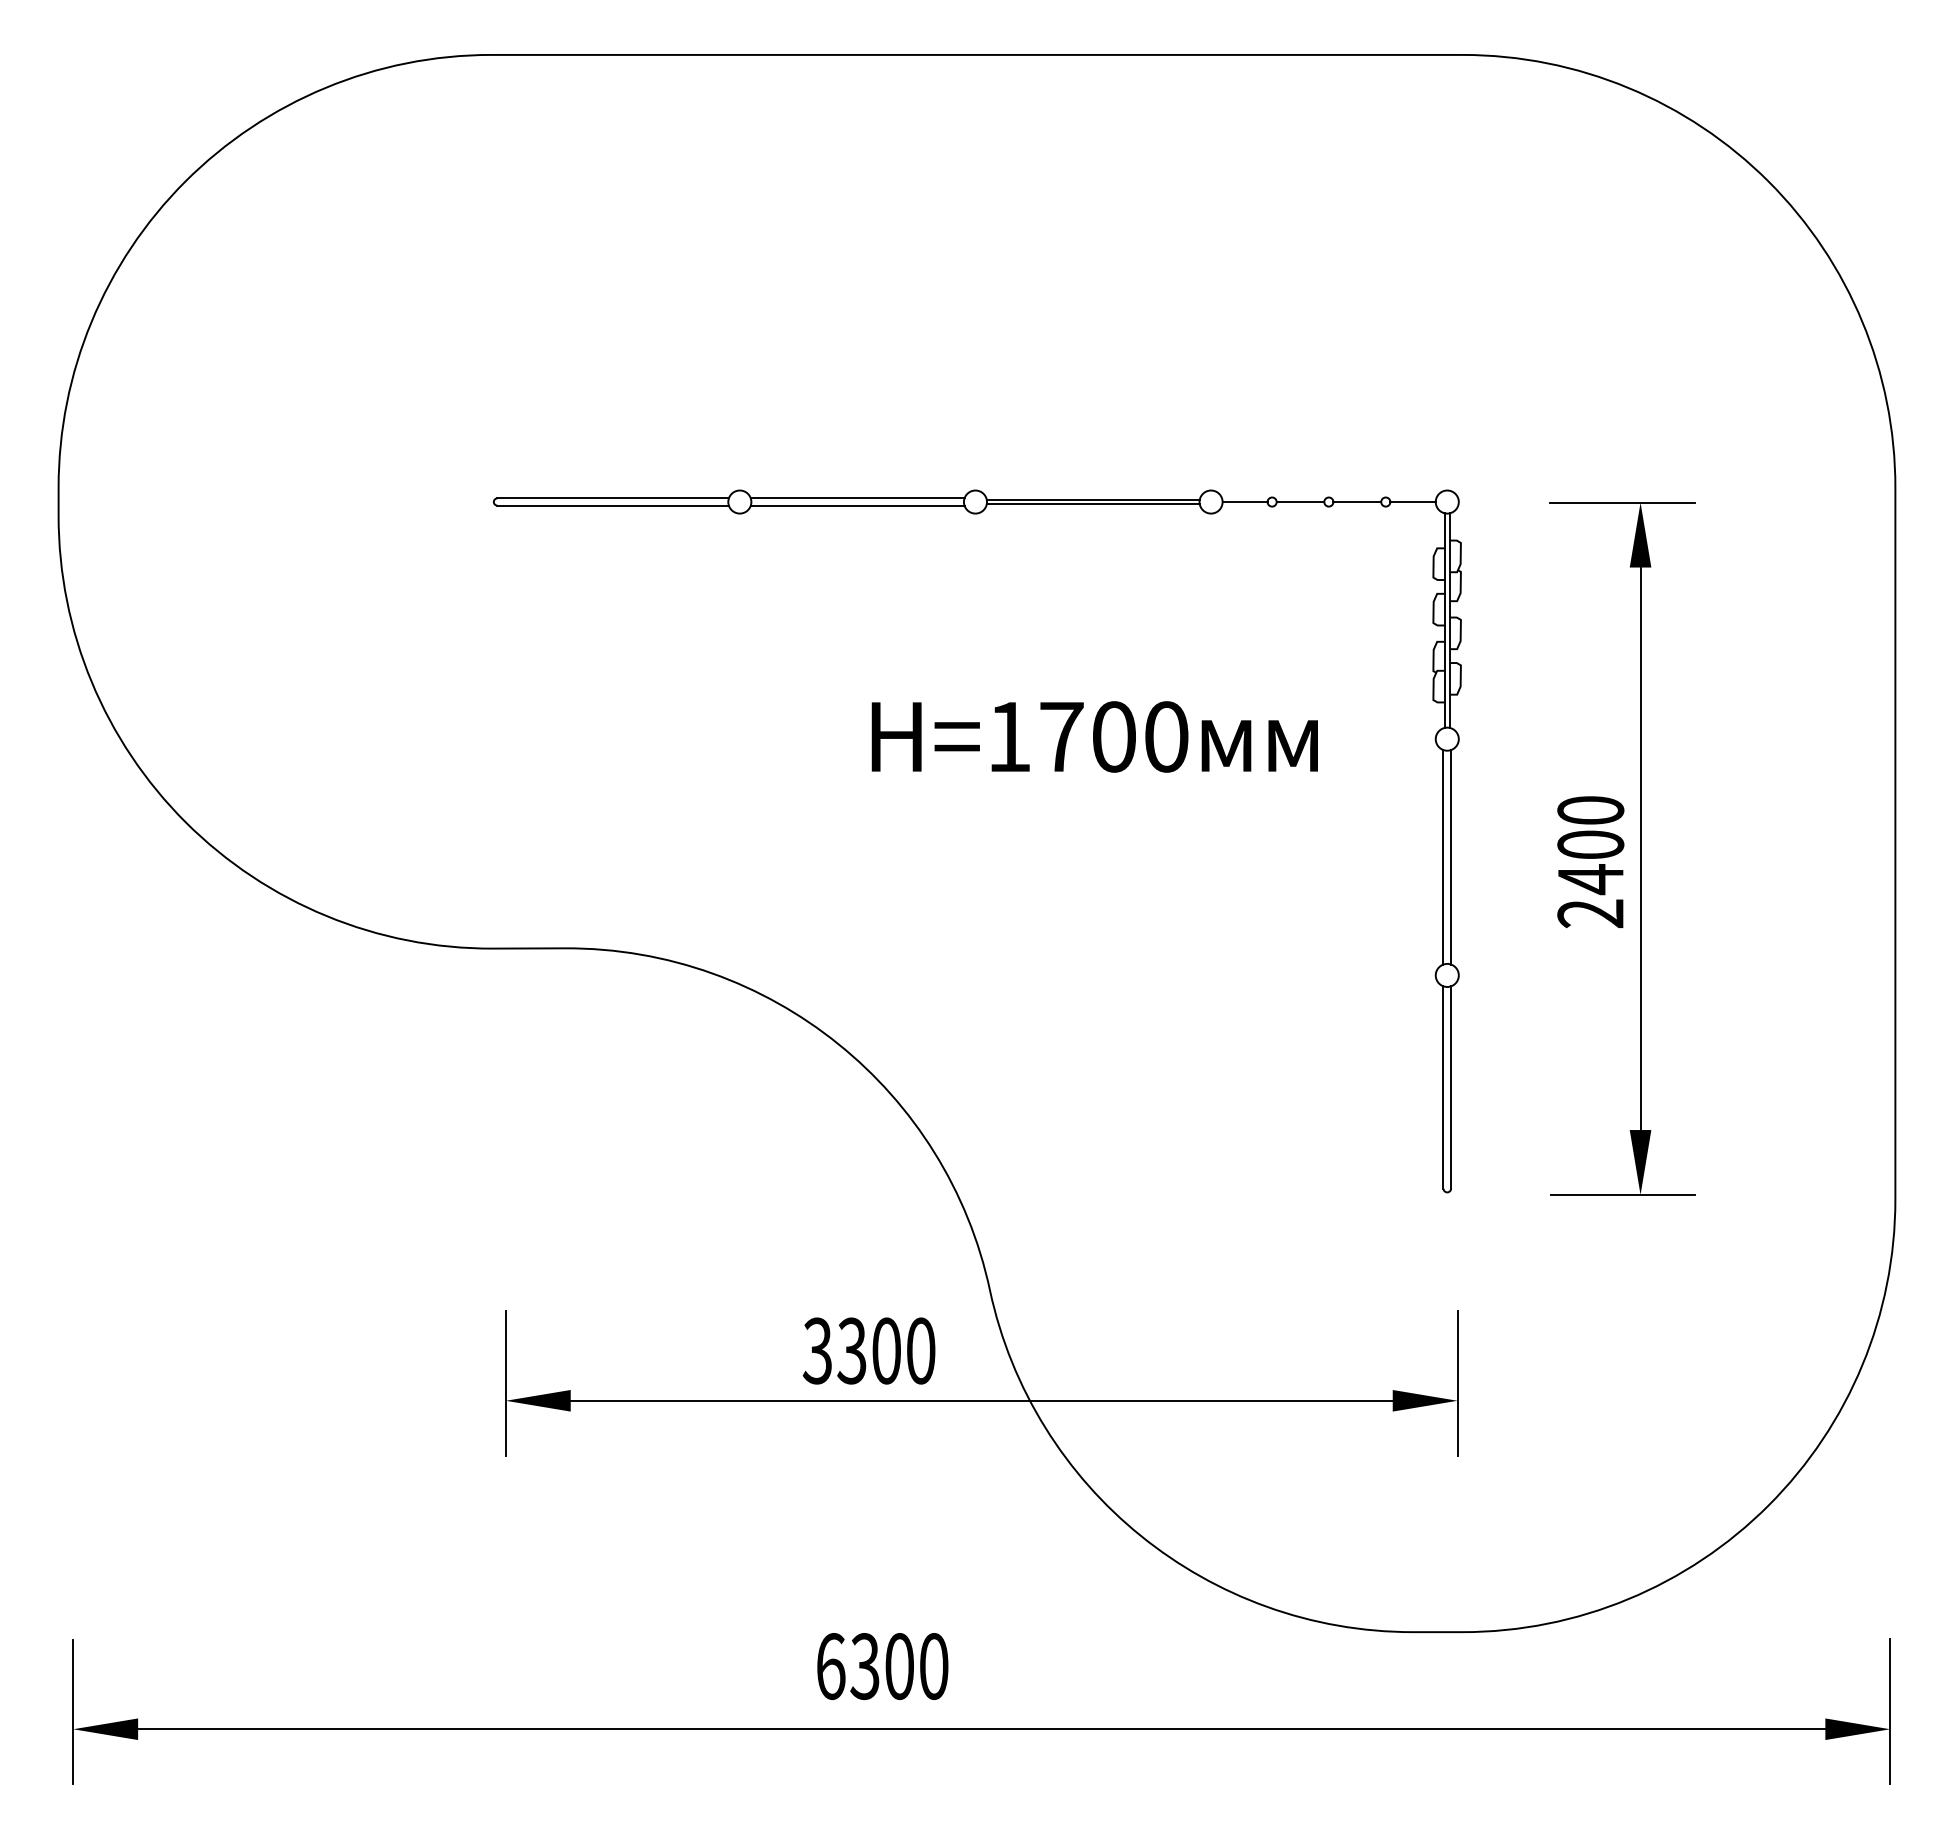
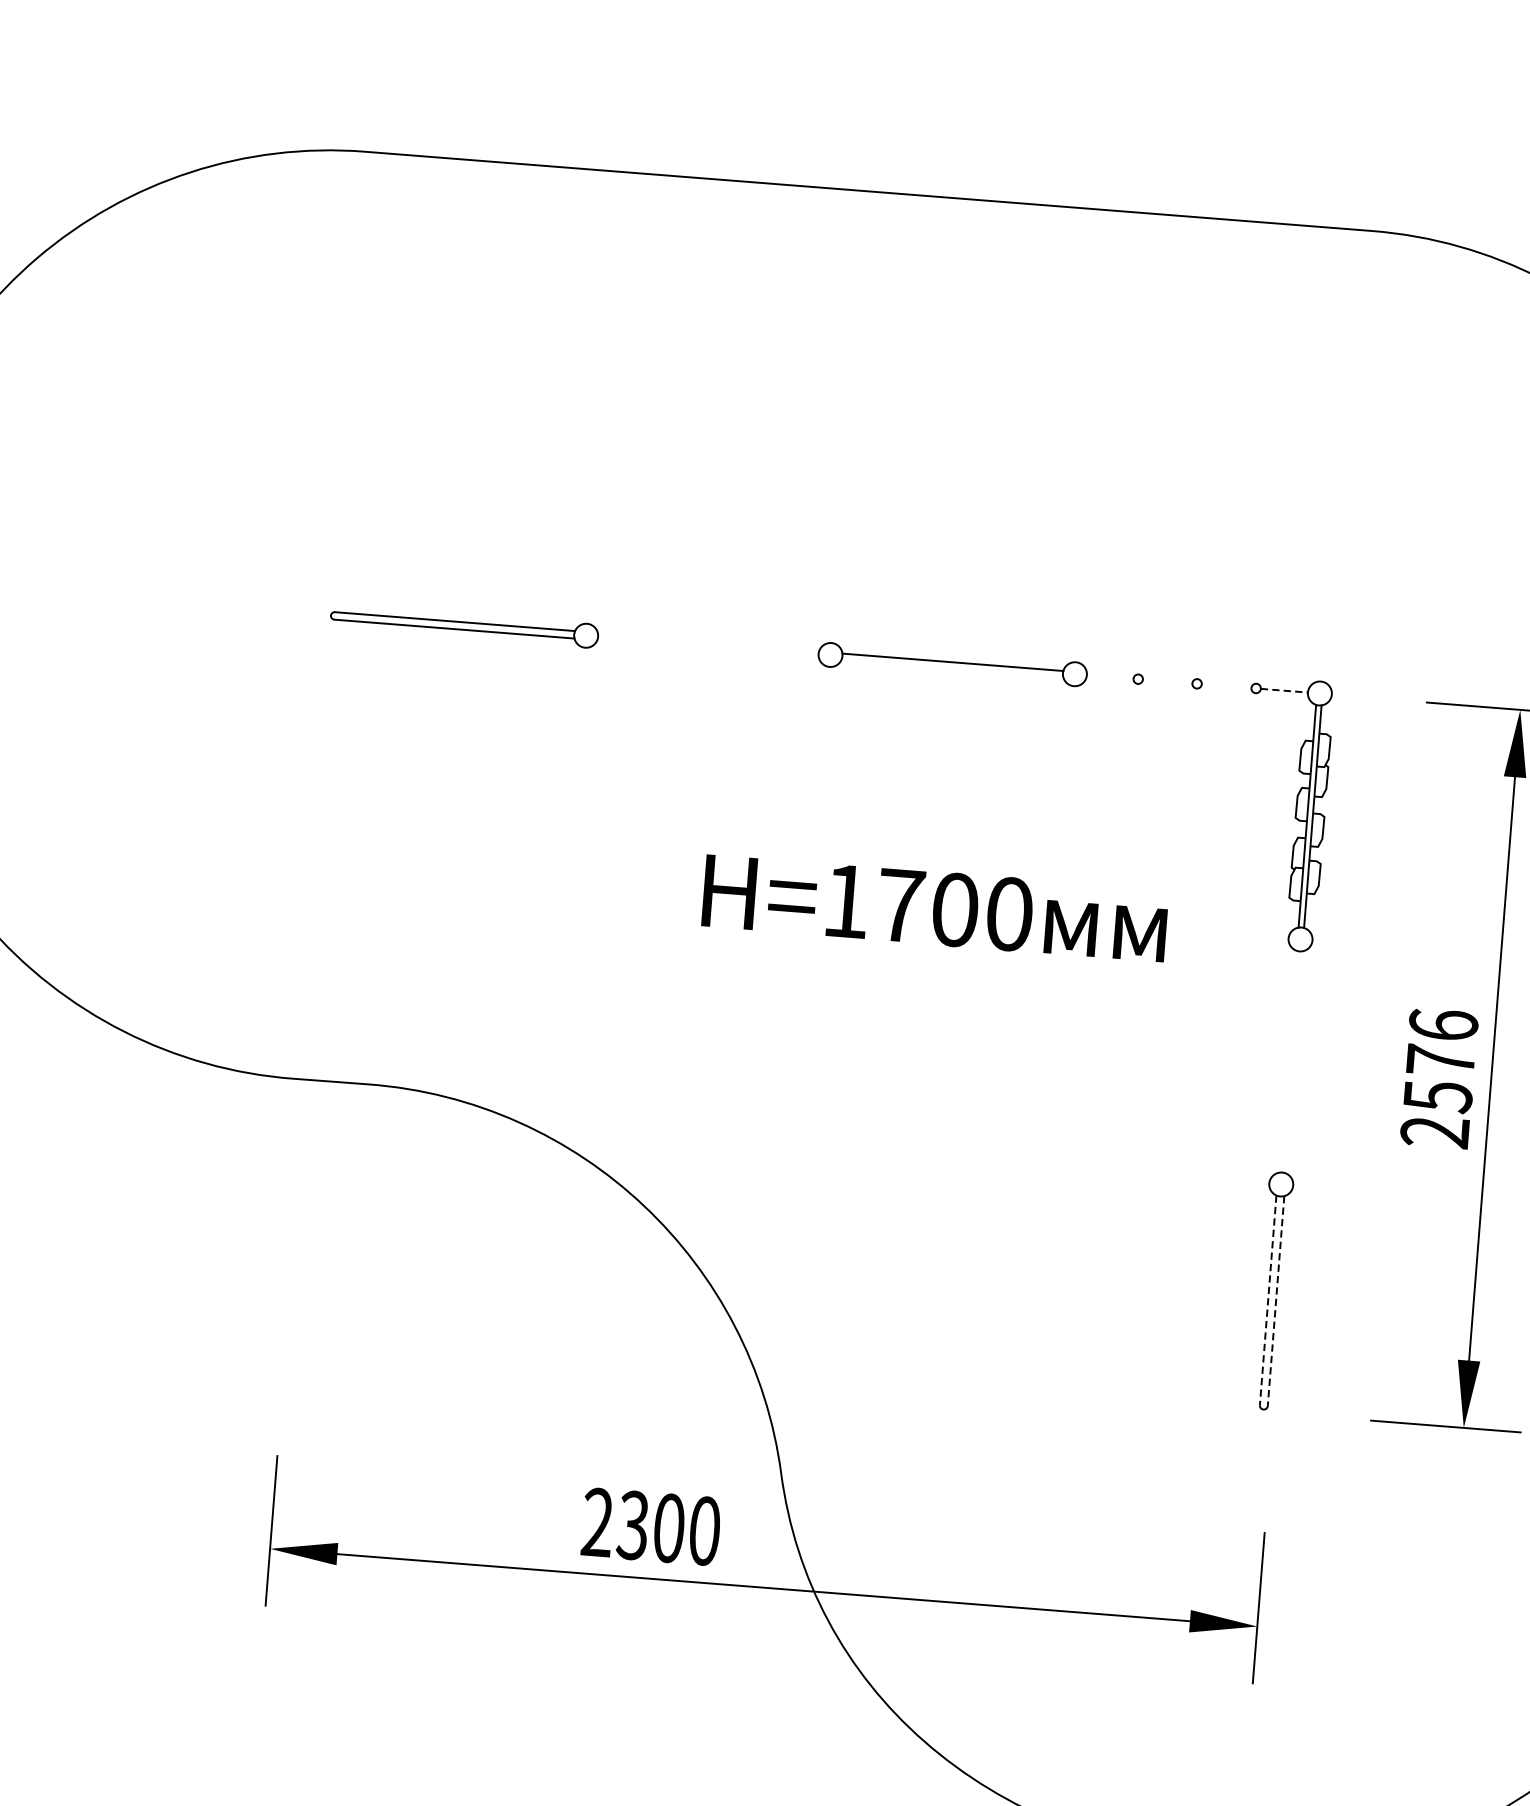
line: (857, 498) -> (708, 641), removed
line: (1244, 502) -> (1109, 677), removed
line: (1300, 502) -> (1167, 681), removed
line: (1357, 502) -> (1226, 686), removed
line: (1413, 502) -> (1284, 691), solid -> dashed
line: (1092, 504) -> (951, 667), removed
line: (857, 505) -> (707, 648), removed
text: (1590, 845) -> (1440, 1061), 2400 -> 2576
line: (1443, 857) -> (1286, 1061), removed
line: (1451, 857) -> (1295, 1062), removed
line: (1443, 1087) -> (1268, 1300), solid -> dashed
line: (1451, 1087) -> (1276, 1301), solid -> dashed
text: (817, 1350) -> (597, 1522), 3300 -> 2300

